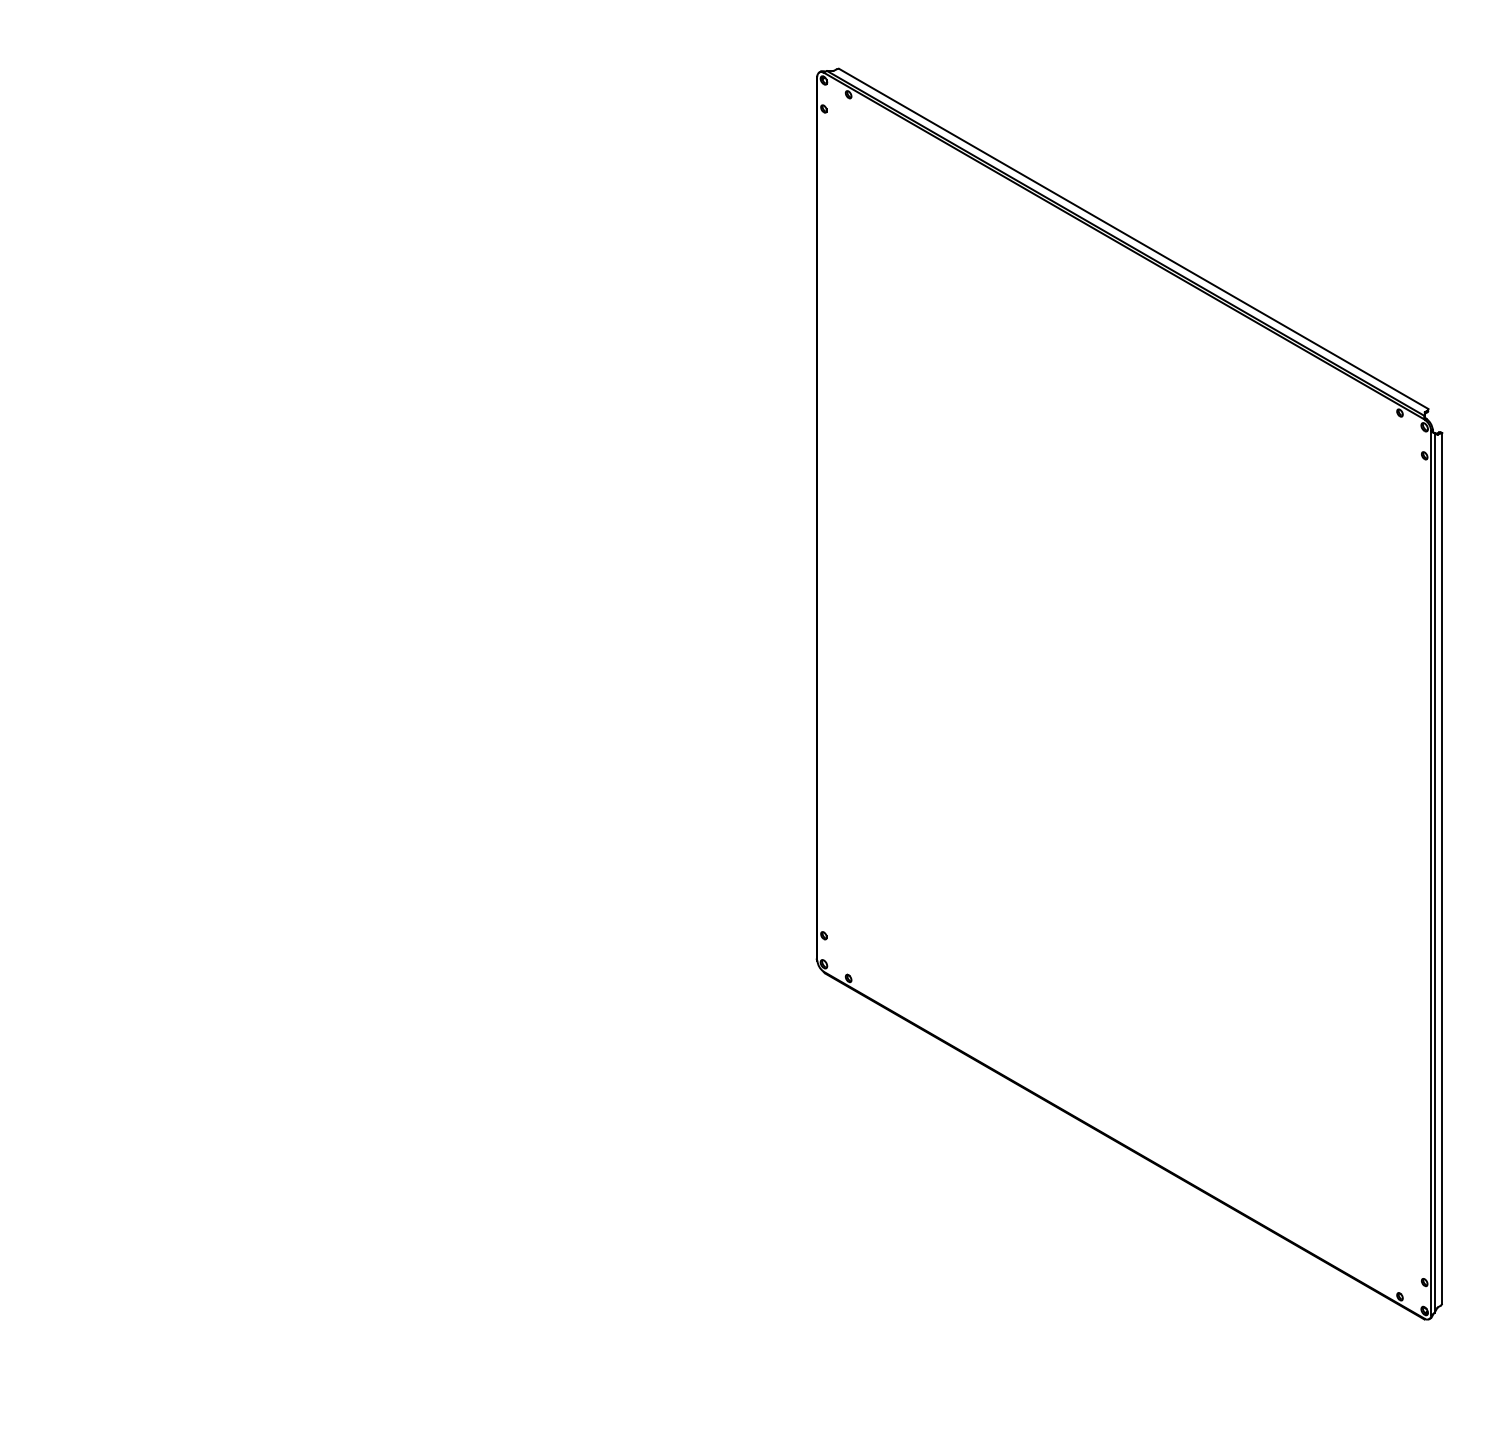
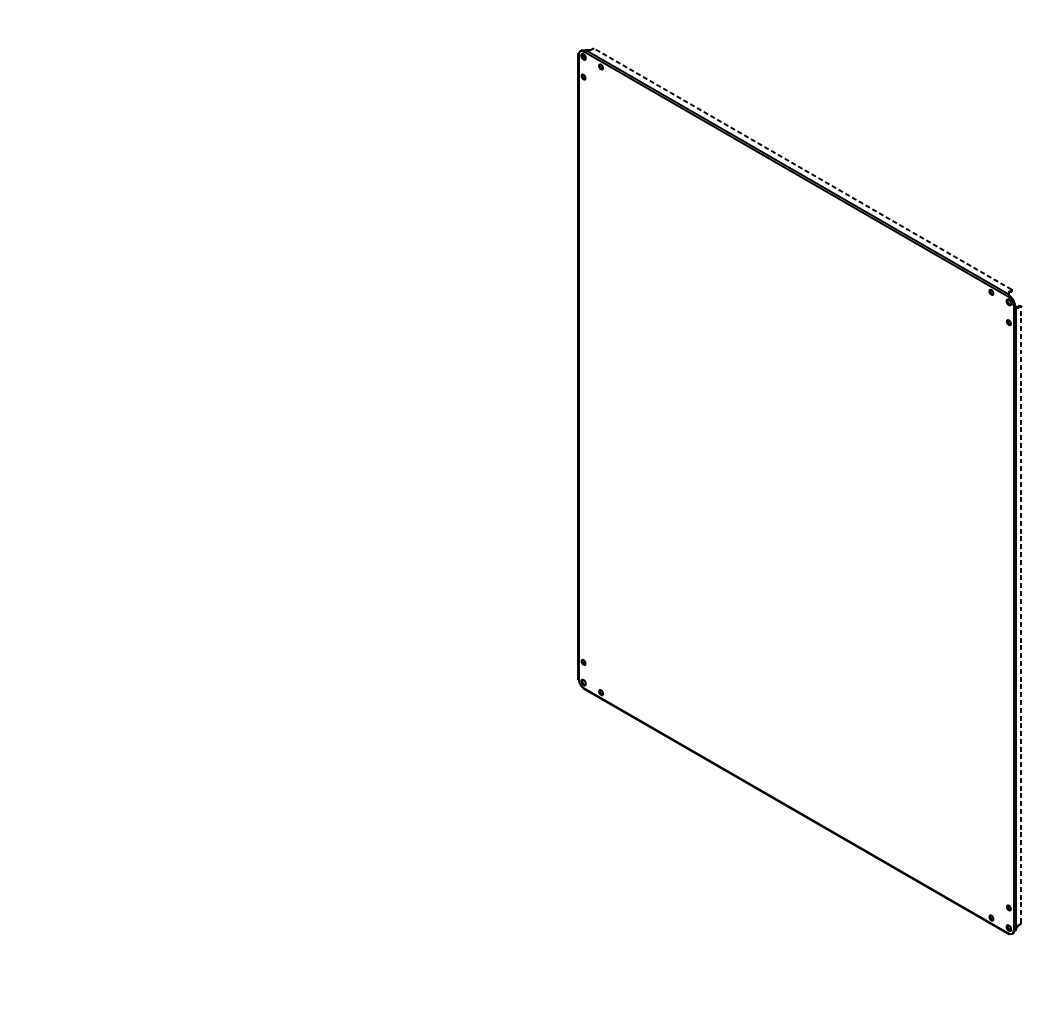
line: (1133, 238) -> (802, 168), solid -> dashed
line: (1442, 867) -> (1021, 614), solid -> dashed

